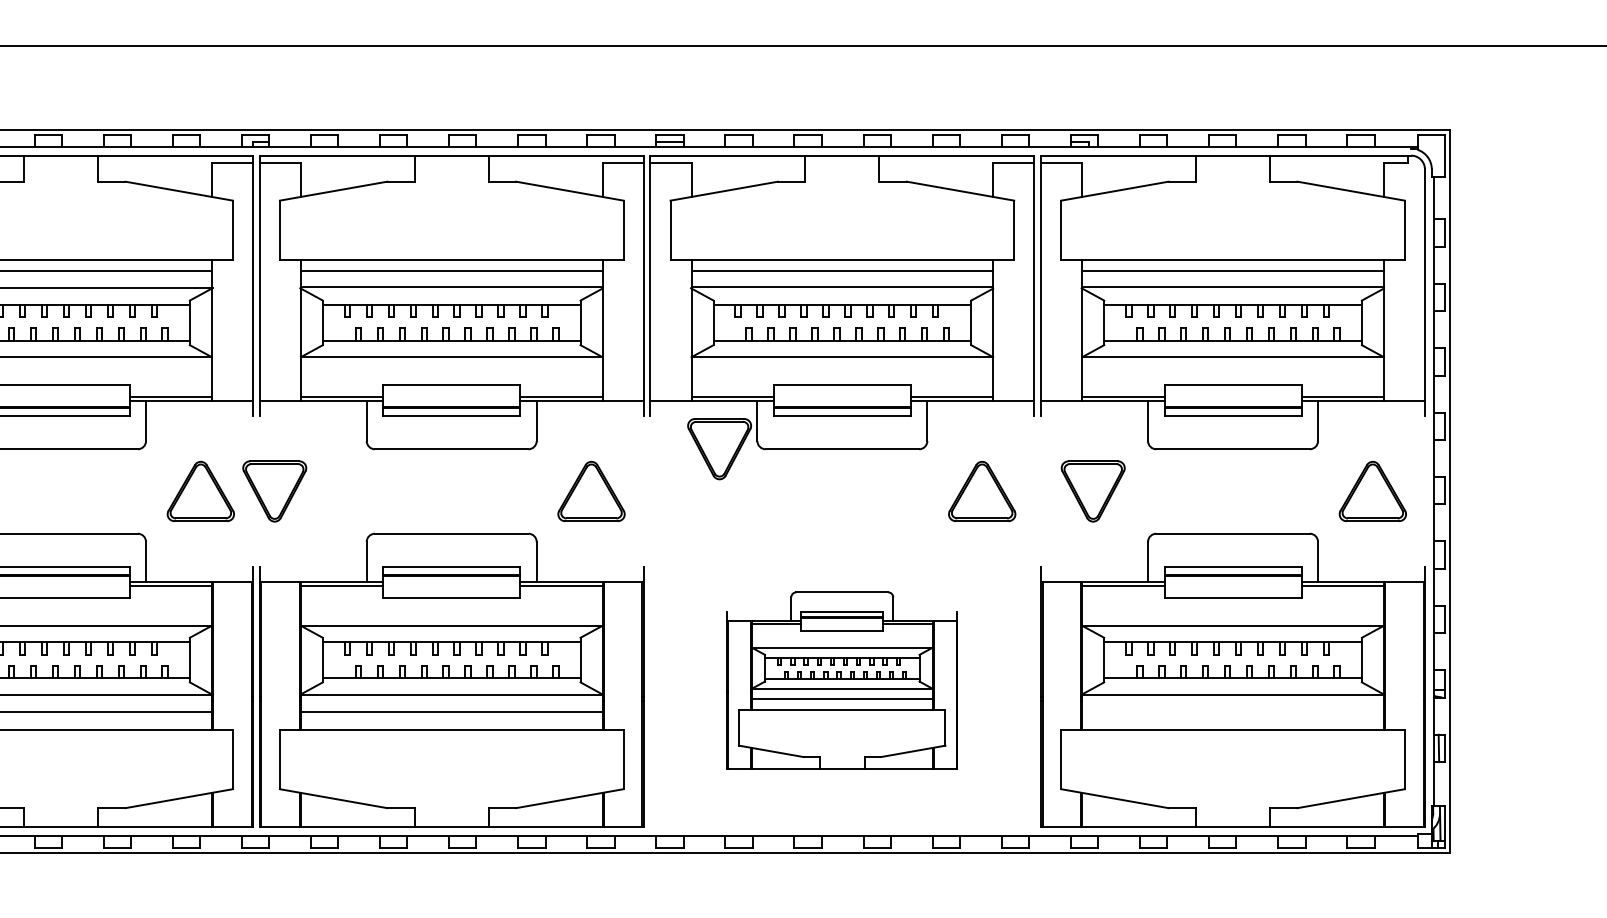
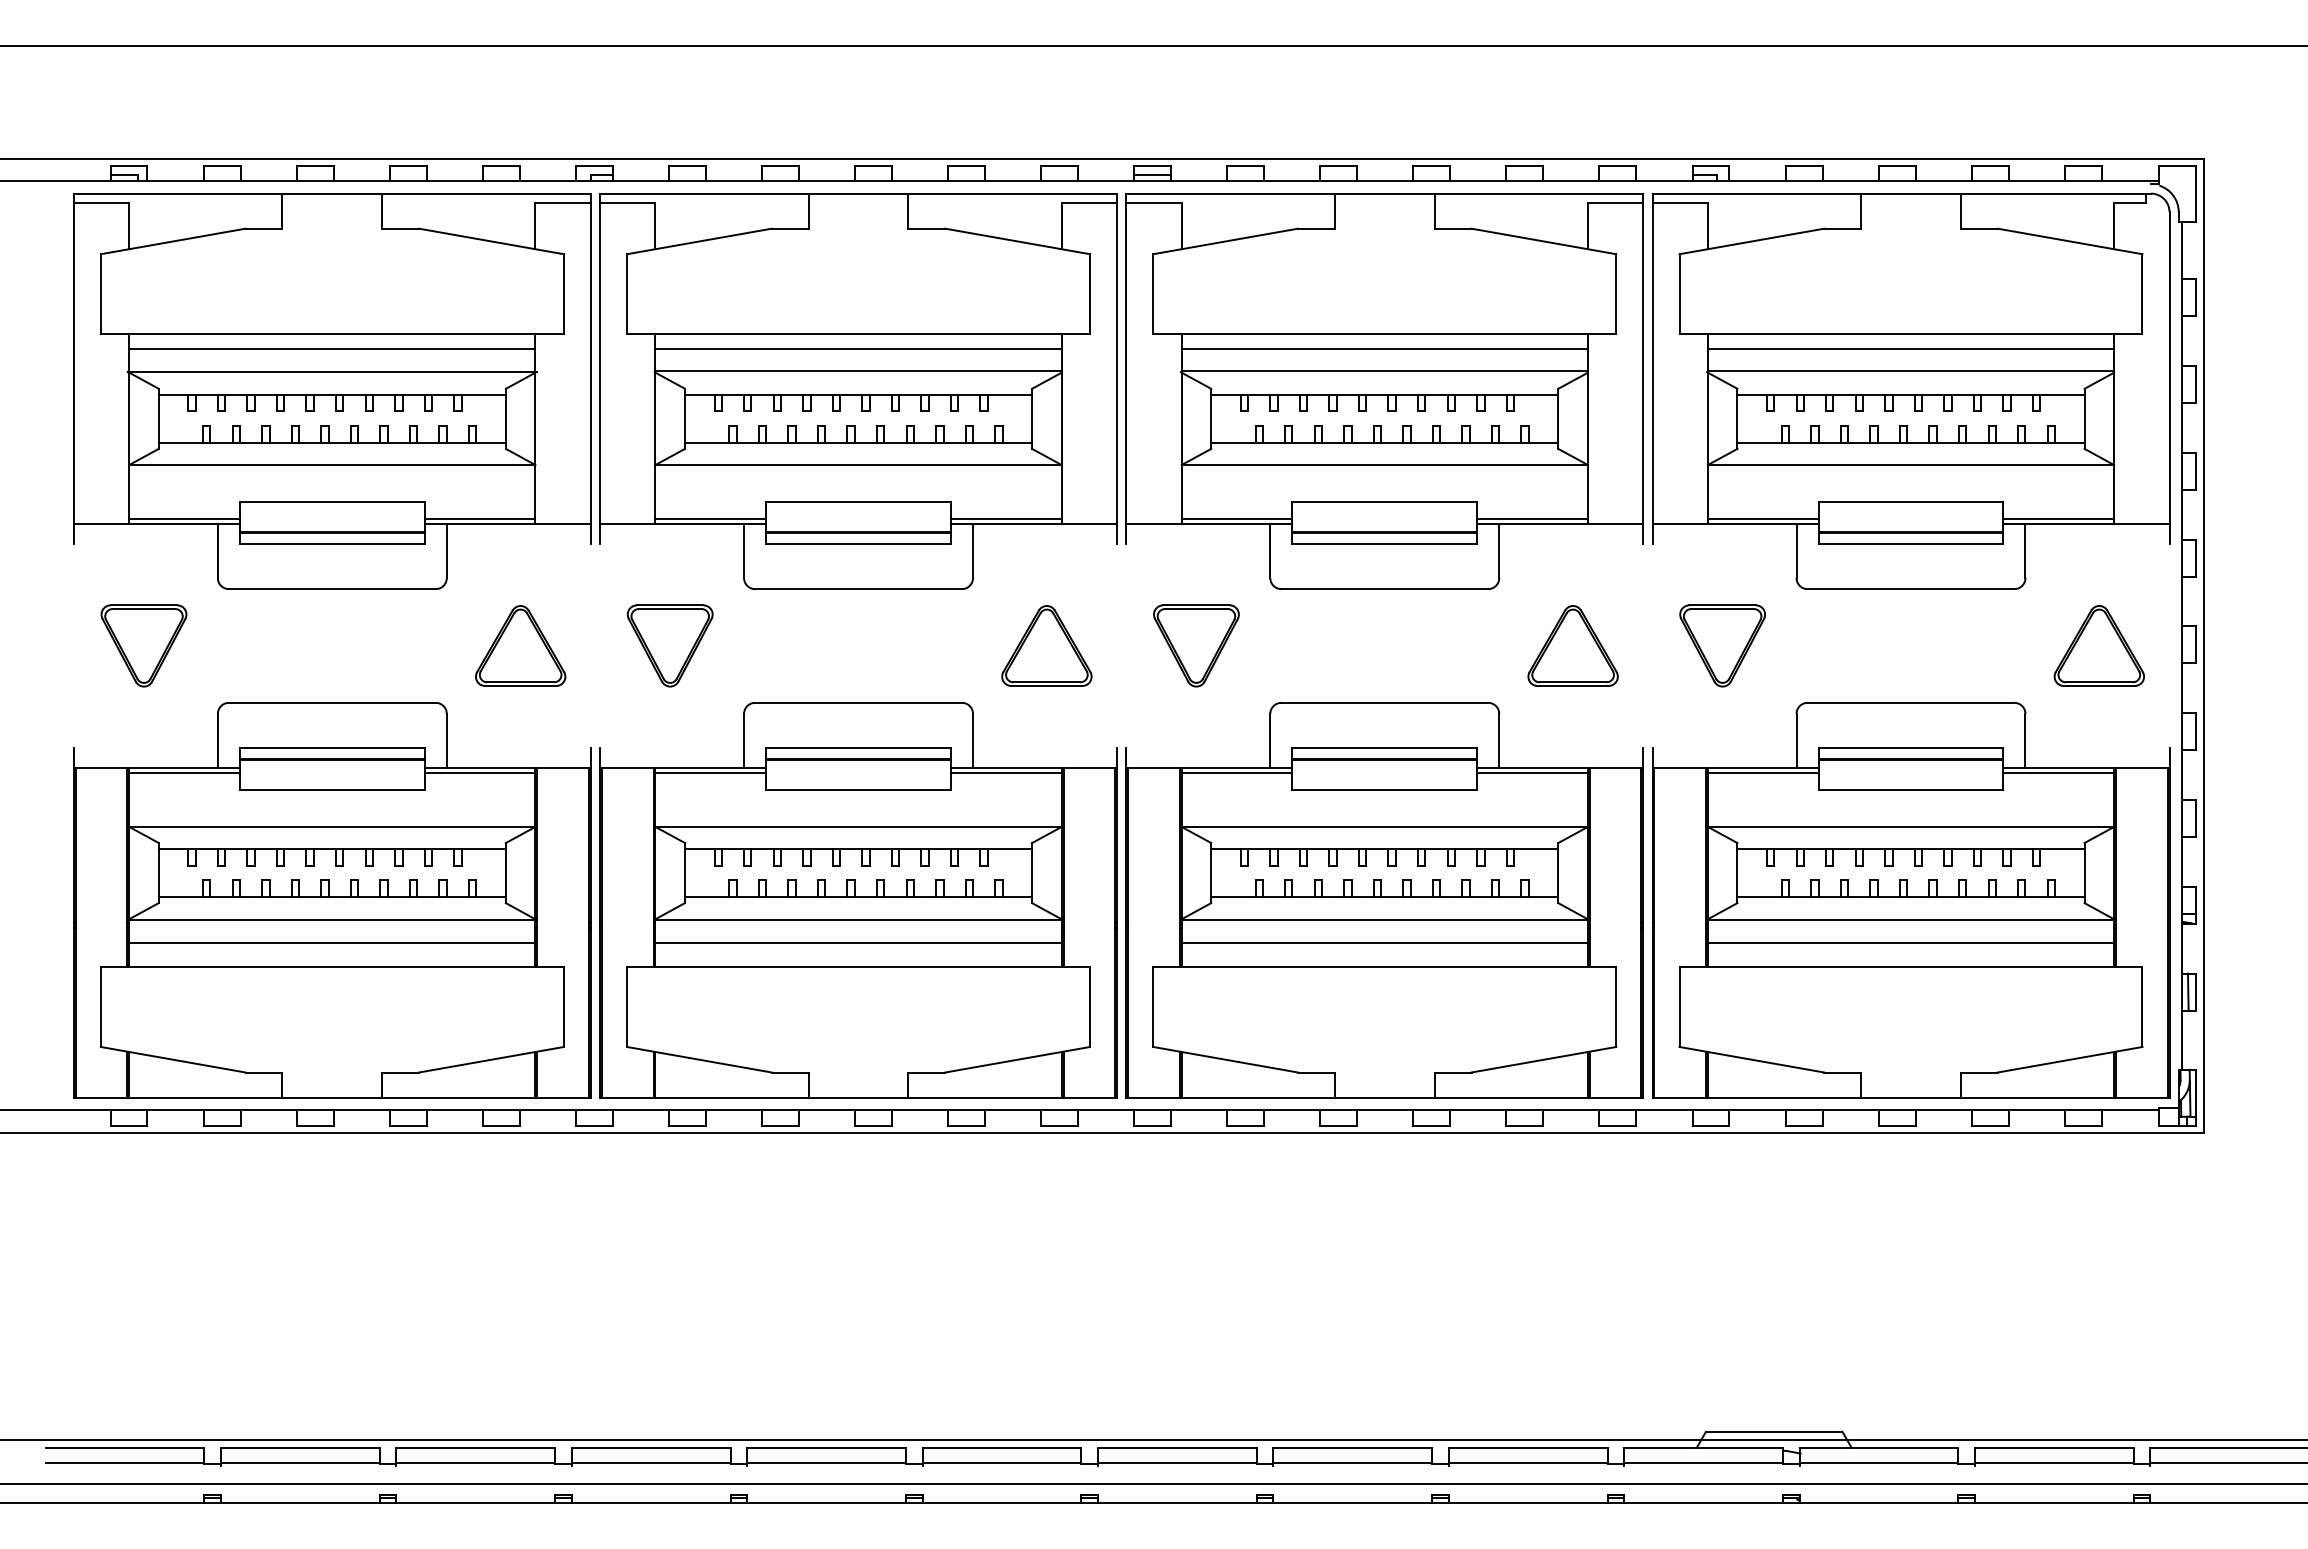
part: (719, 448) -> (1196, 645), moved
part: (274, 491) -> (669, 645), moved
part: (842, 680) -> (1384, 900), size x1.67
line: (1232, 712) -> (1910, 943), added

